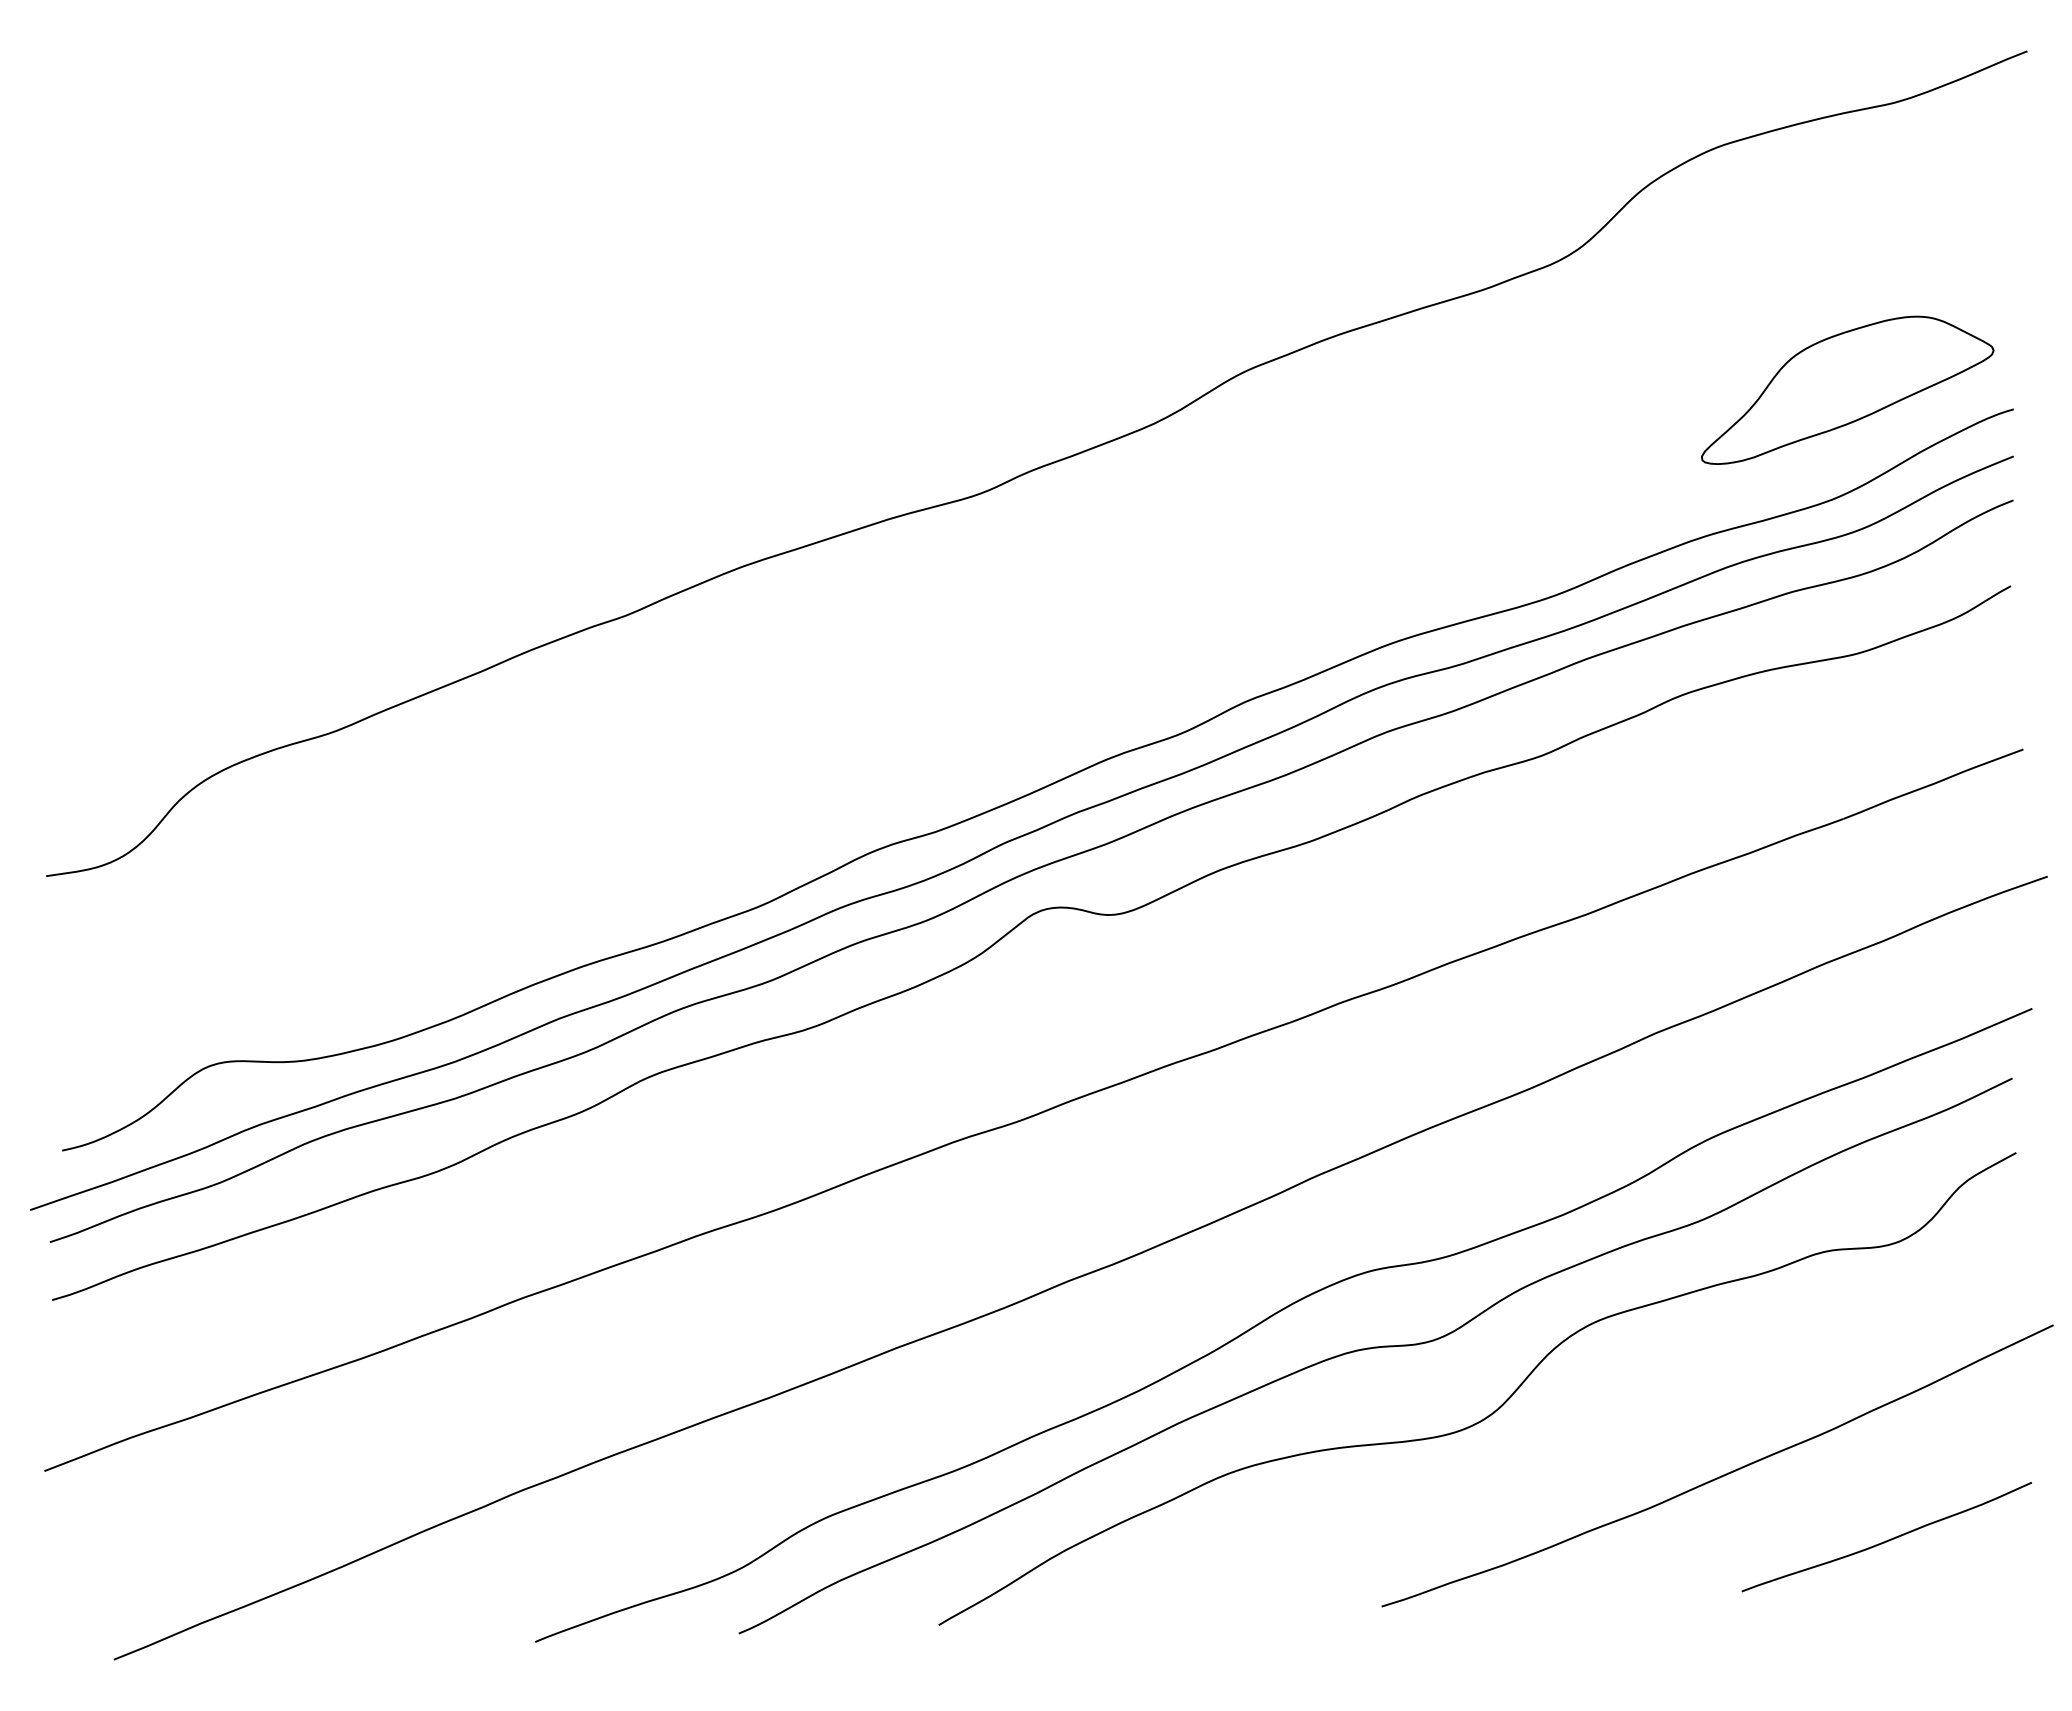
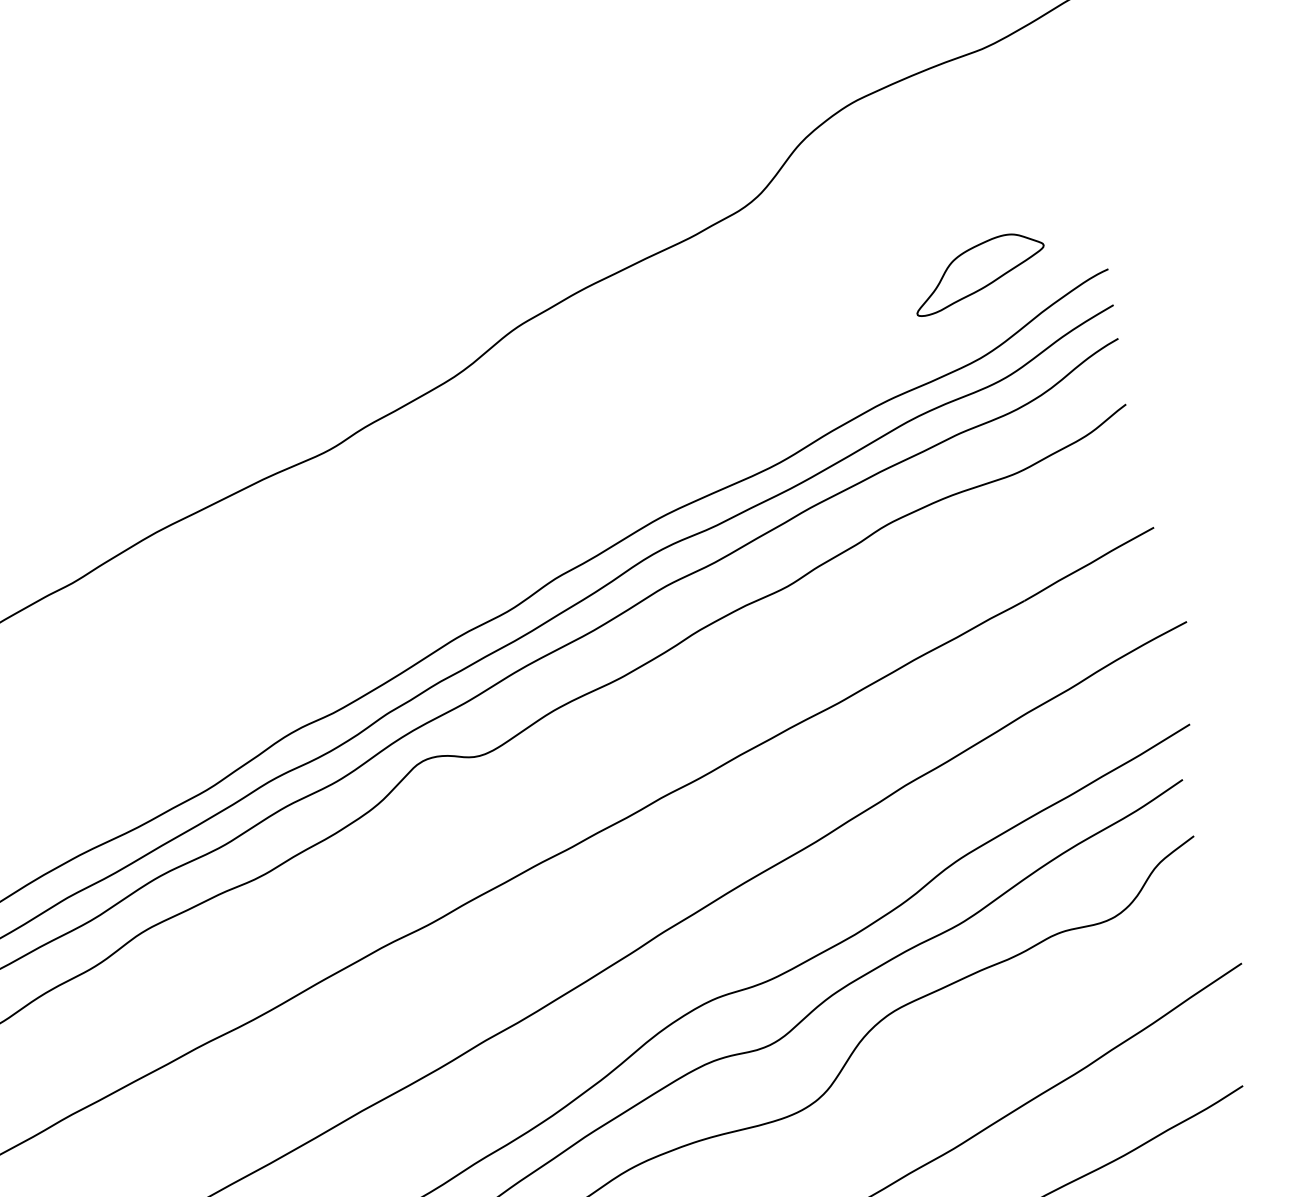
part: (1847, 389) -> (979, 272), size x0.6

